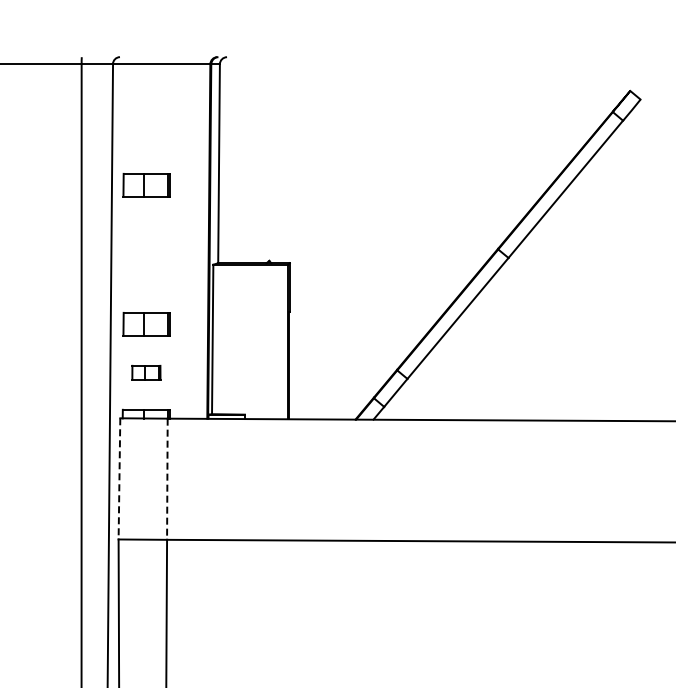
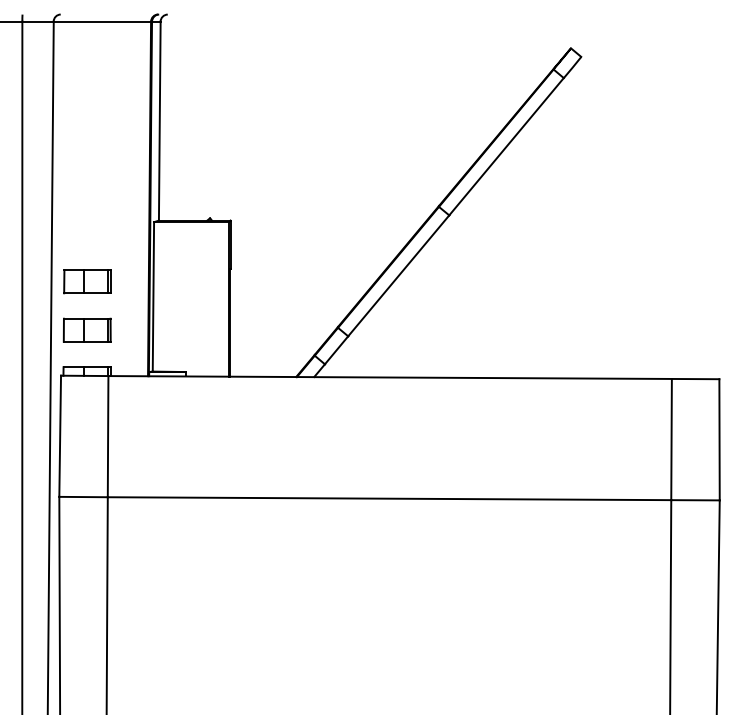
part: (146, 185) -> (87, 142), removed
part: (145, 372) -> (86, 329), size x1.67
line: (119, 479) -> (60, 436), dashed -> solid
line: (167, 479) -> (108, 436), dashed -> solid

